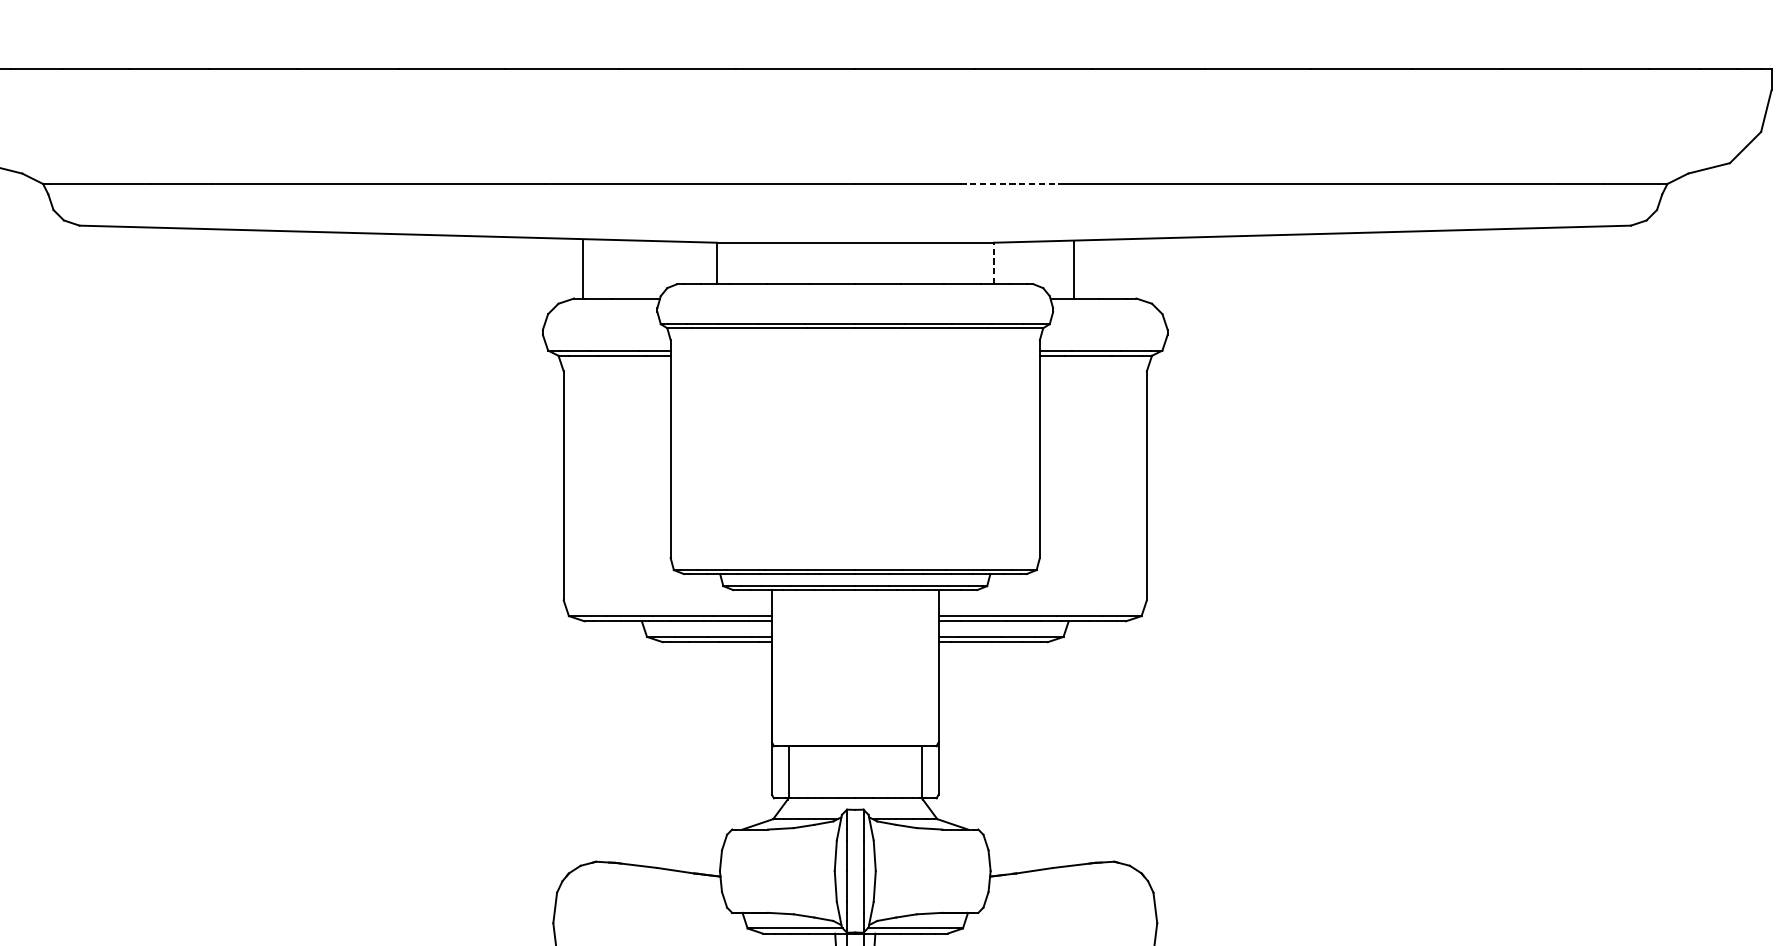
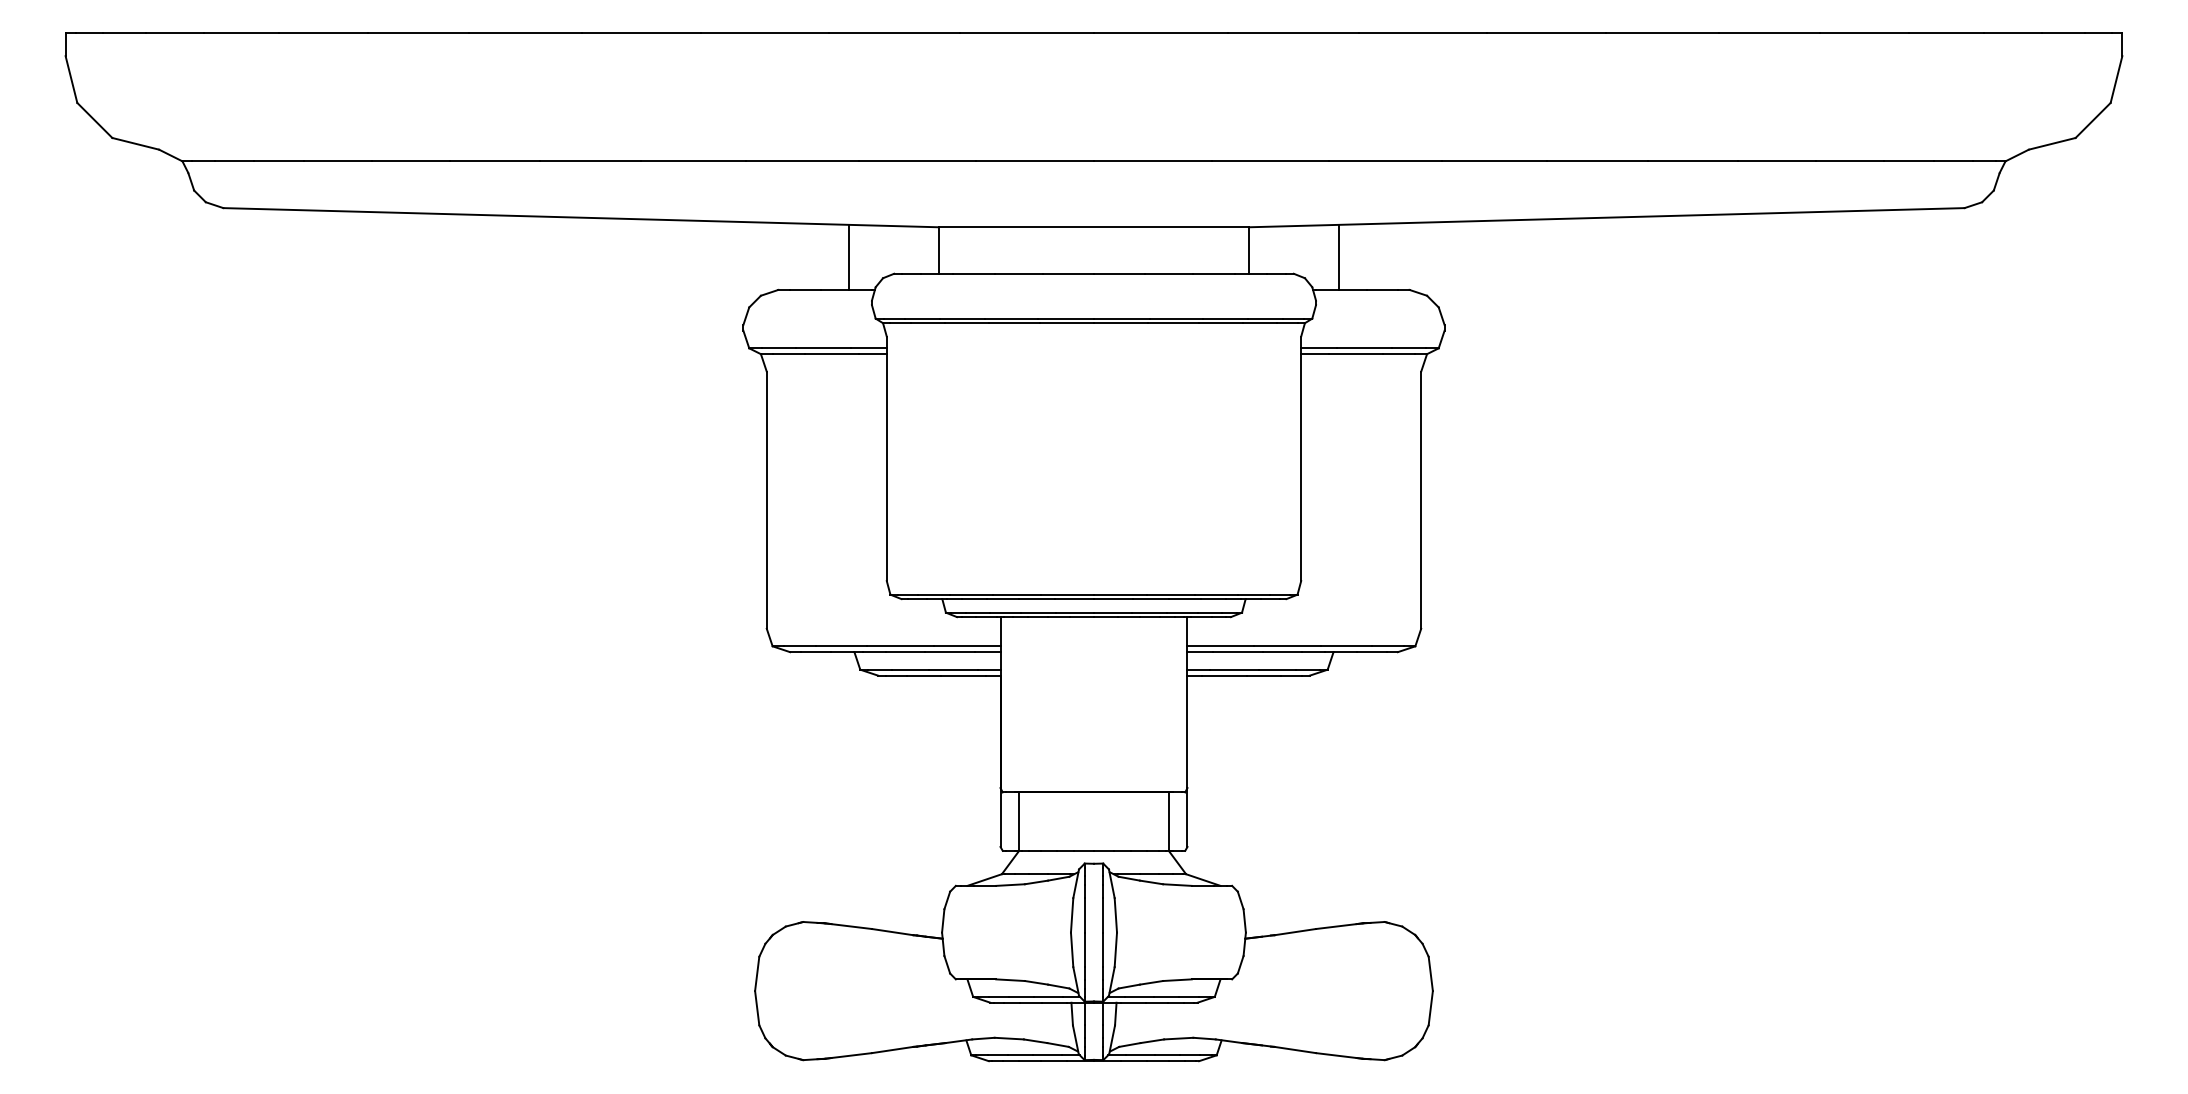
line: (1012, 184) -> (1270, 161), dashed -> solid
line: (993, 263) -> (1249, 250), dashed -> solid
line: (583, 268) -> (848, 256), moved

